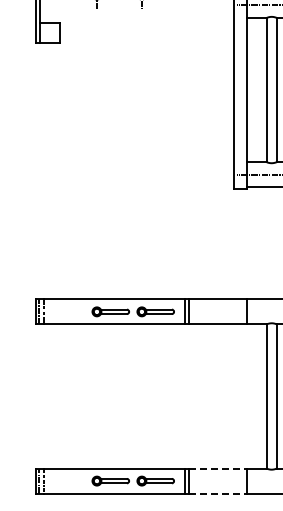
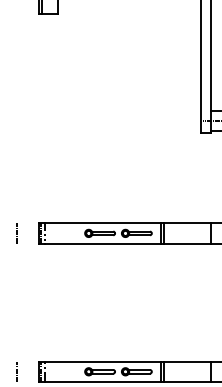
line: (8, 311) -> (16, 233), added
line: (218, 468) -> (188, 361), dashed -> solid
line: (8, 480) -> (16, 371), added
line: (218, 493) -> (188, 381), dashed -> solid

